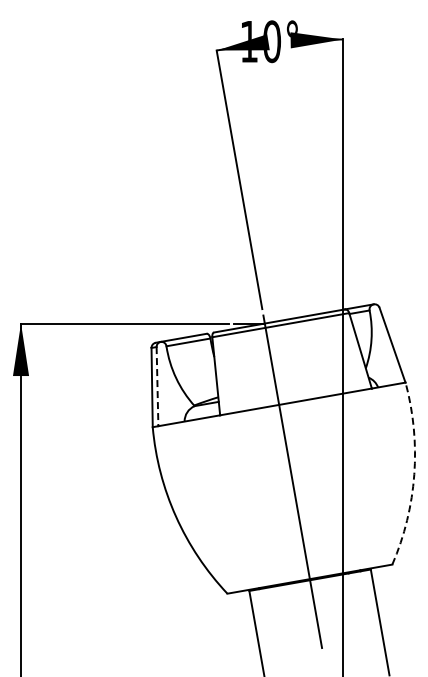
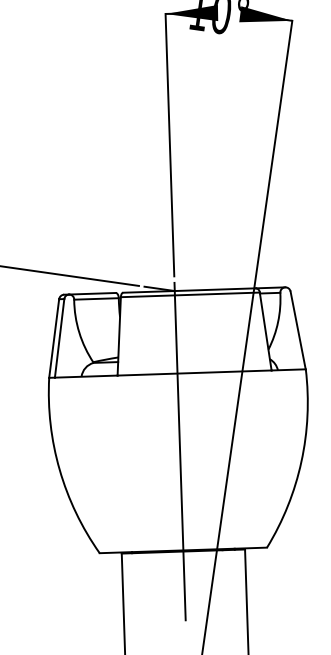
line: (157, 386) -> (59, 338), dashed -> solid
arc: (414, 474) -> (301, 461), dashed -> solid

